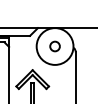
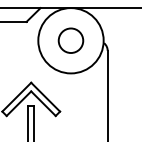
circle: (54, 46) -> (69, 40), size x1.43

